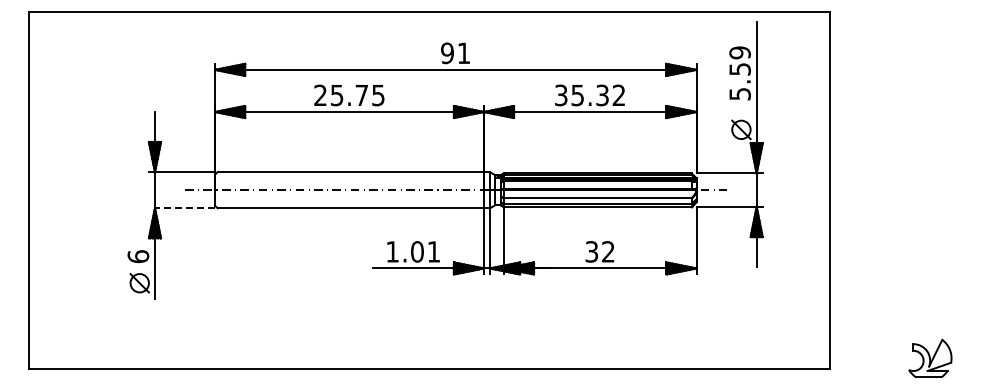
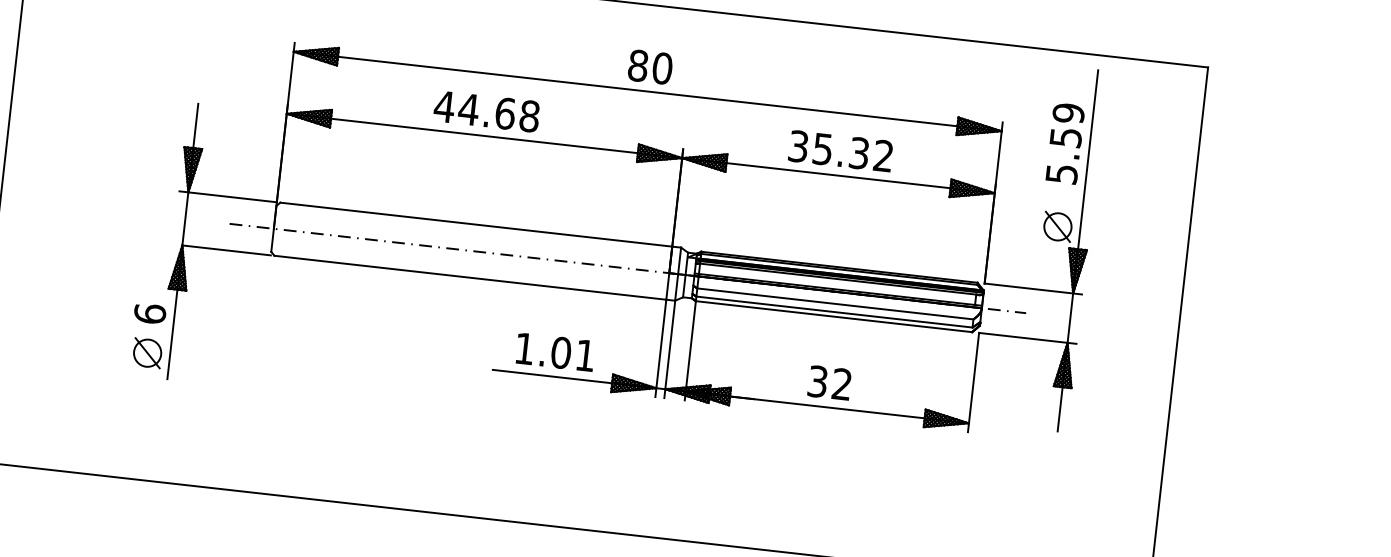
text: (455, 53) -> (649, 67), 91 -> 80
text: (348, 95) -> (485, 111), 25.75 -> 44.68
line: (184, 208) -> (225, 250), dashed -> solid

